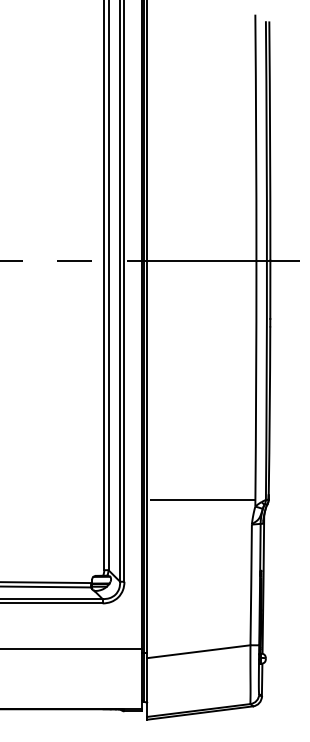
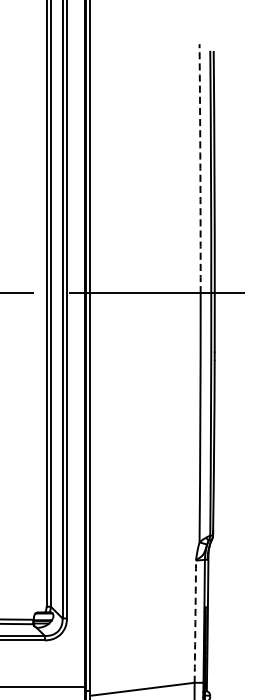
arc: (256, 137) -> (200, 168), solid -> dashed
line: (202, 500) -> (146, 536), removed
arc: (251, 584) -> (195, 621), solid -> dashed

